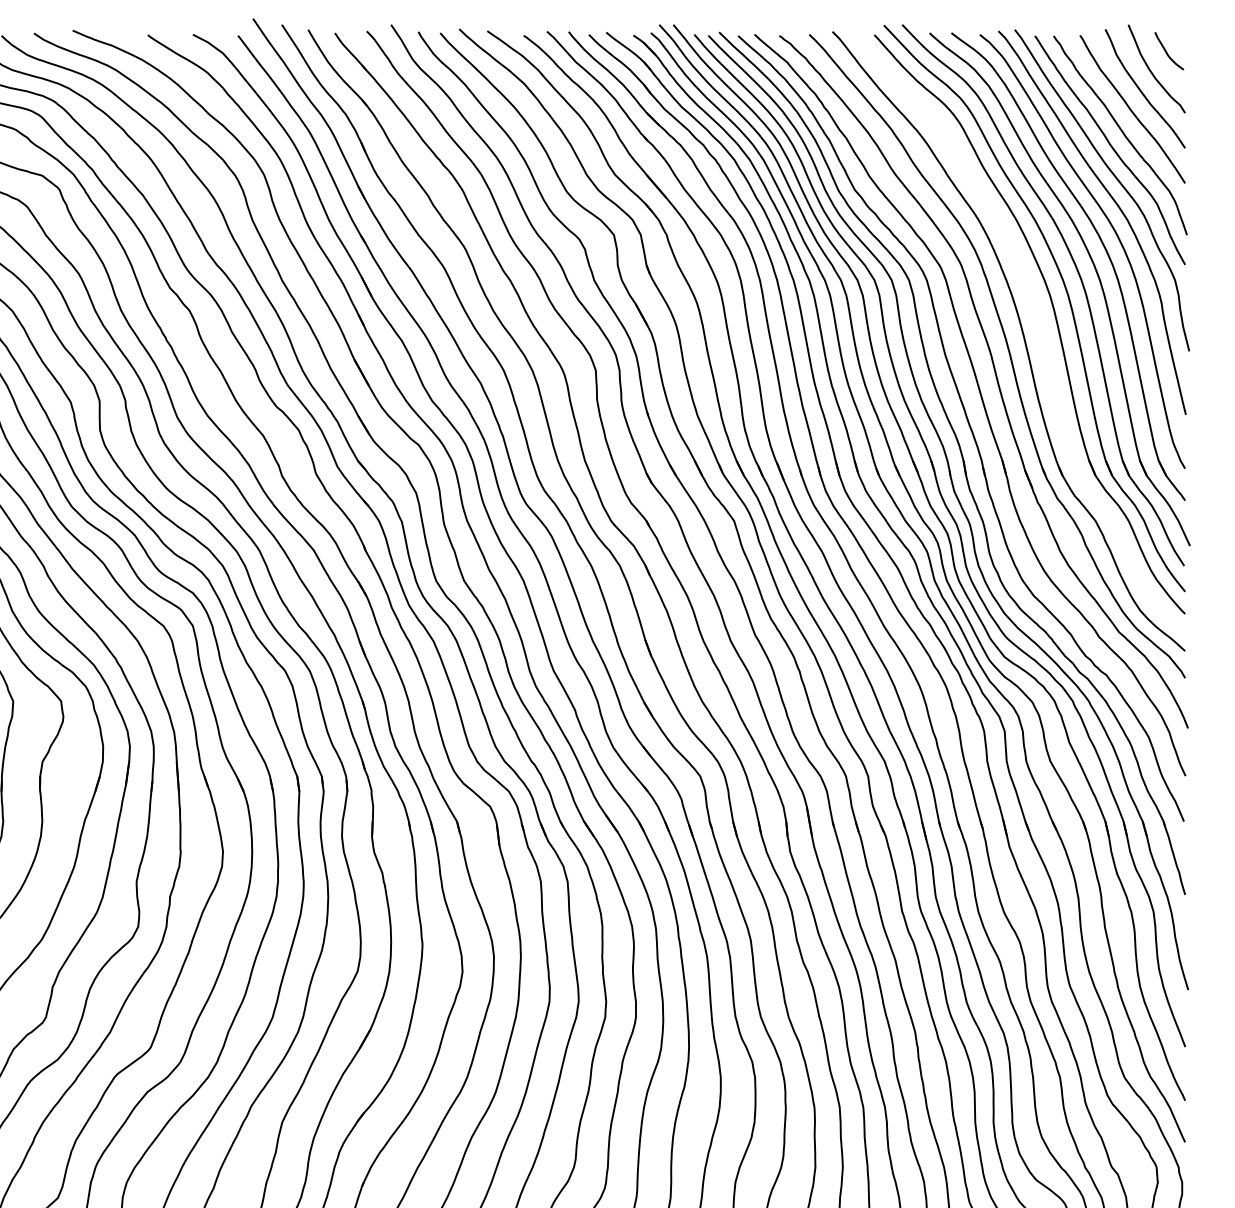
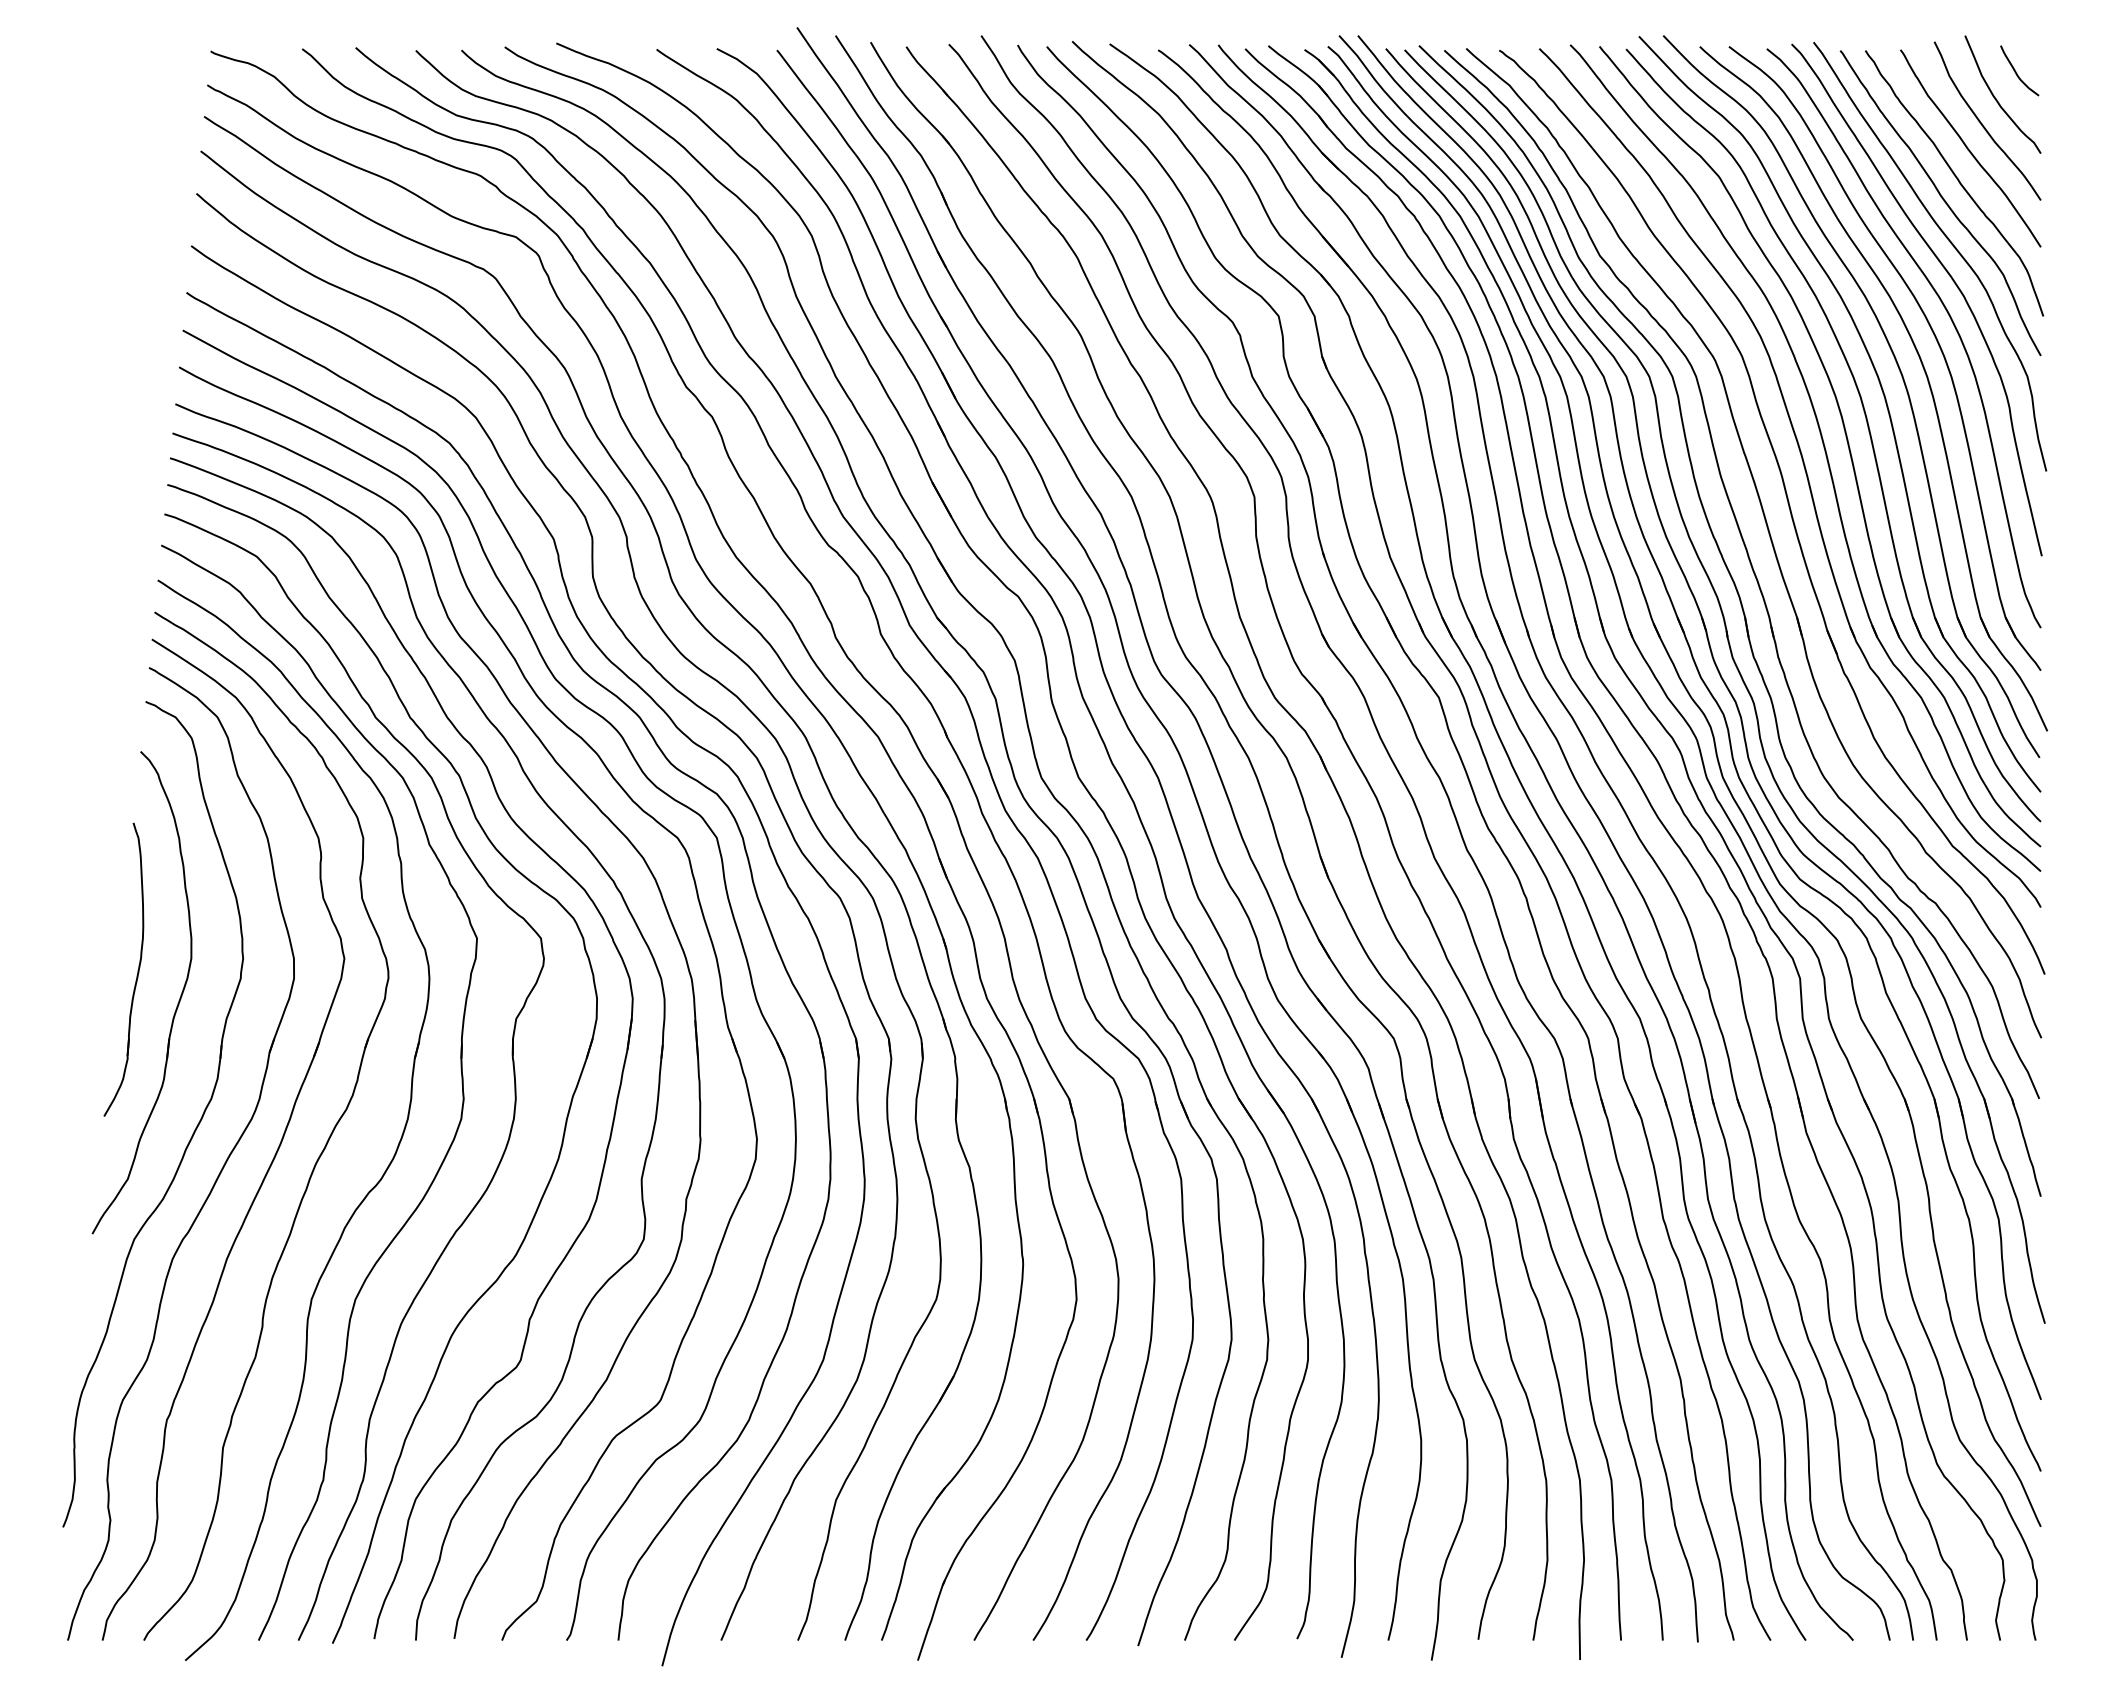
part: (1039, 328) -> (1846, 441), added

